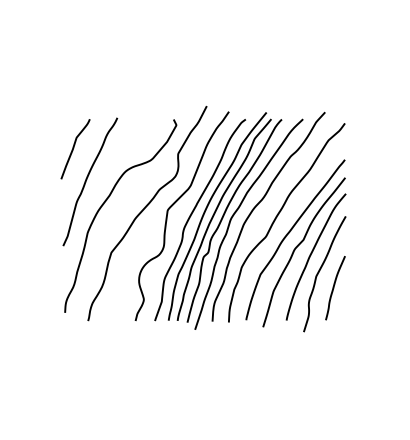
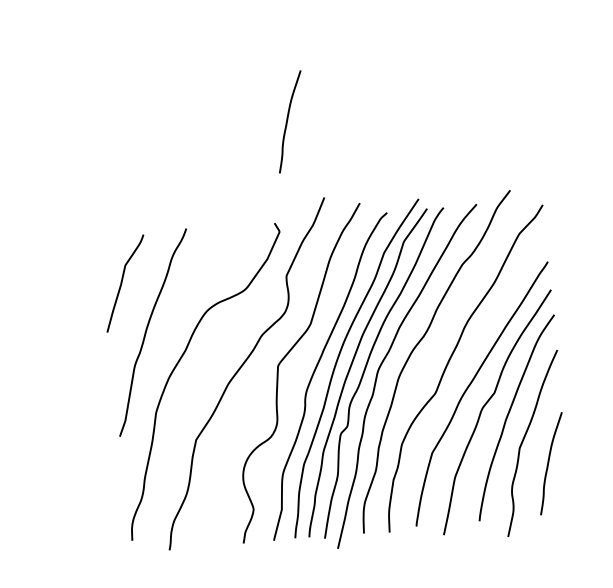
curve: (188, 56) -> (288, 122), added

